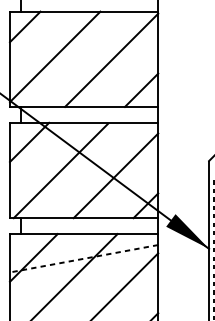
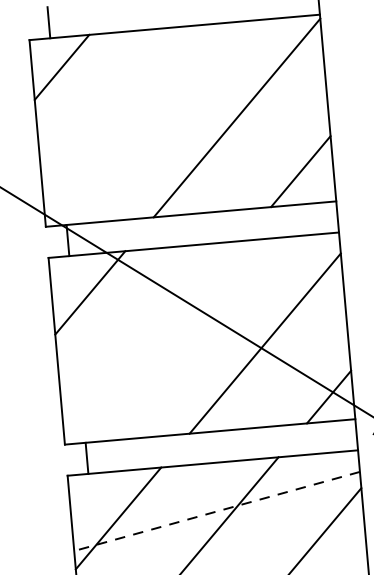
line: (54, 56) -> (124, 120), removed
line: (60, 170) -> (155, 342), removed

